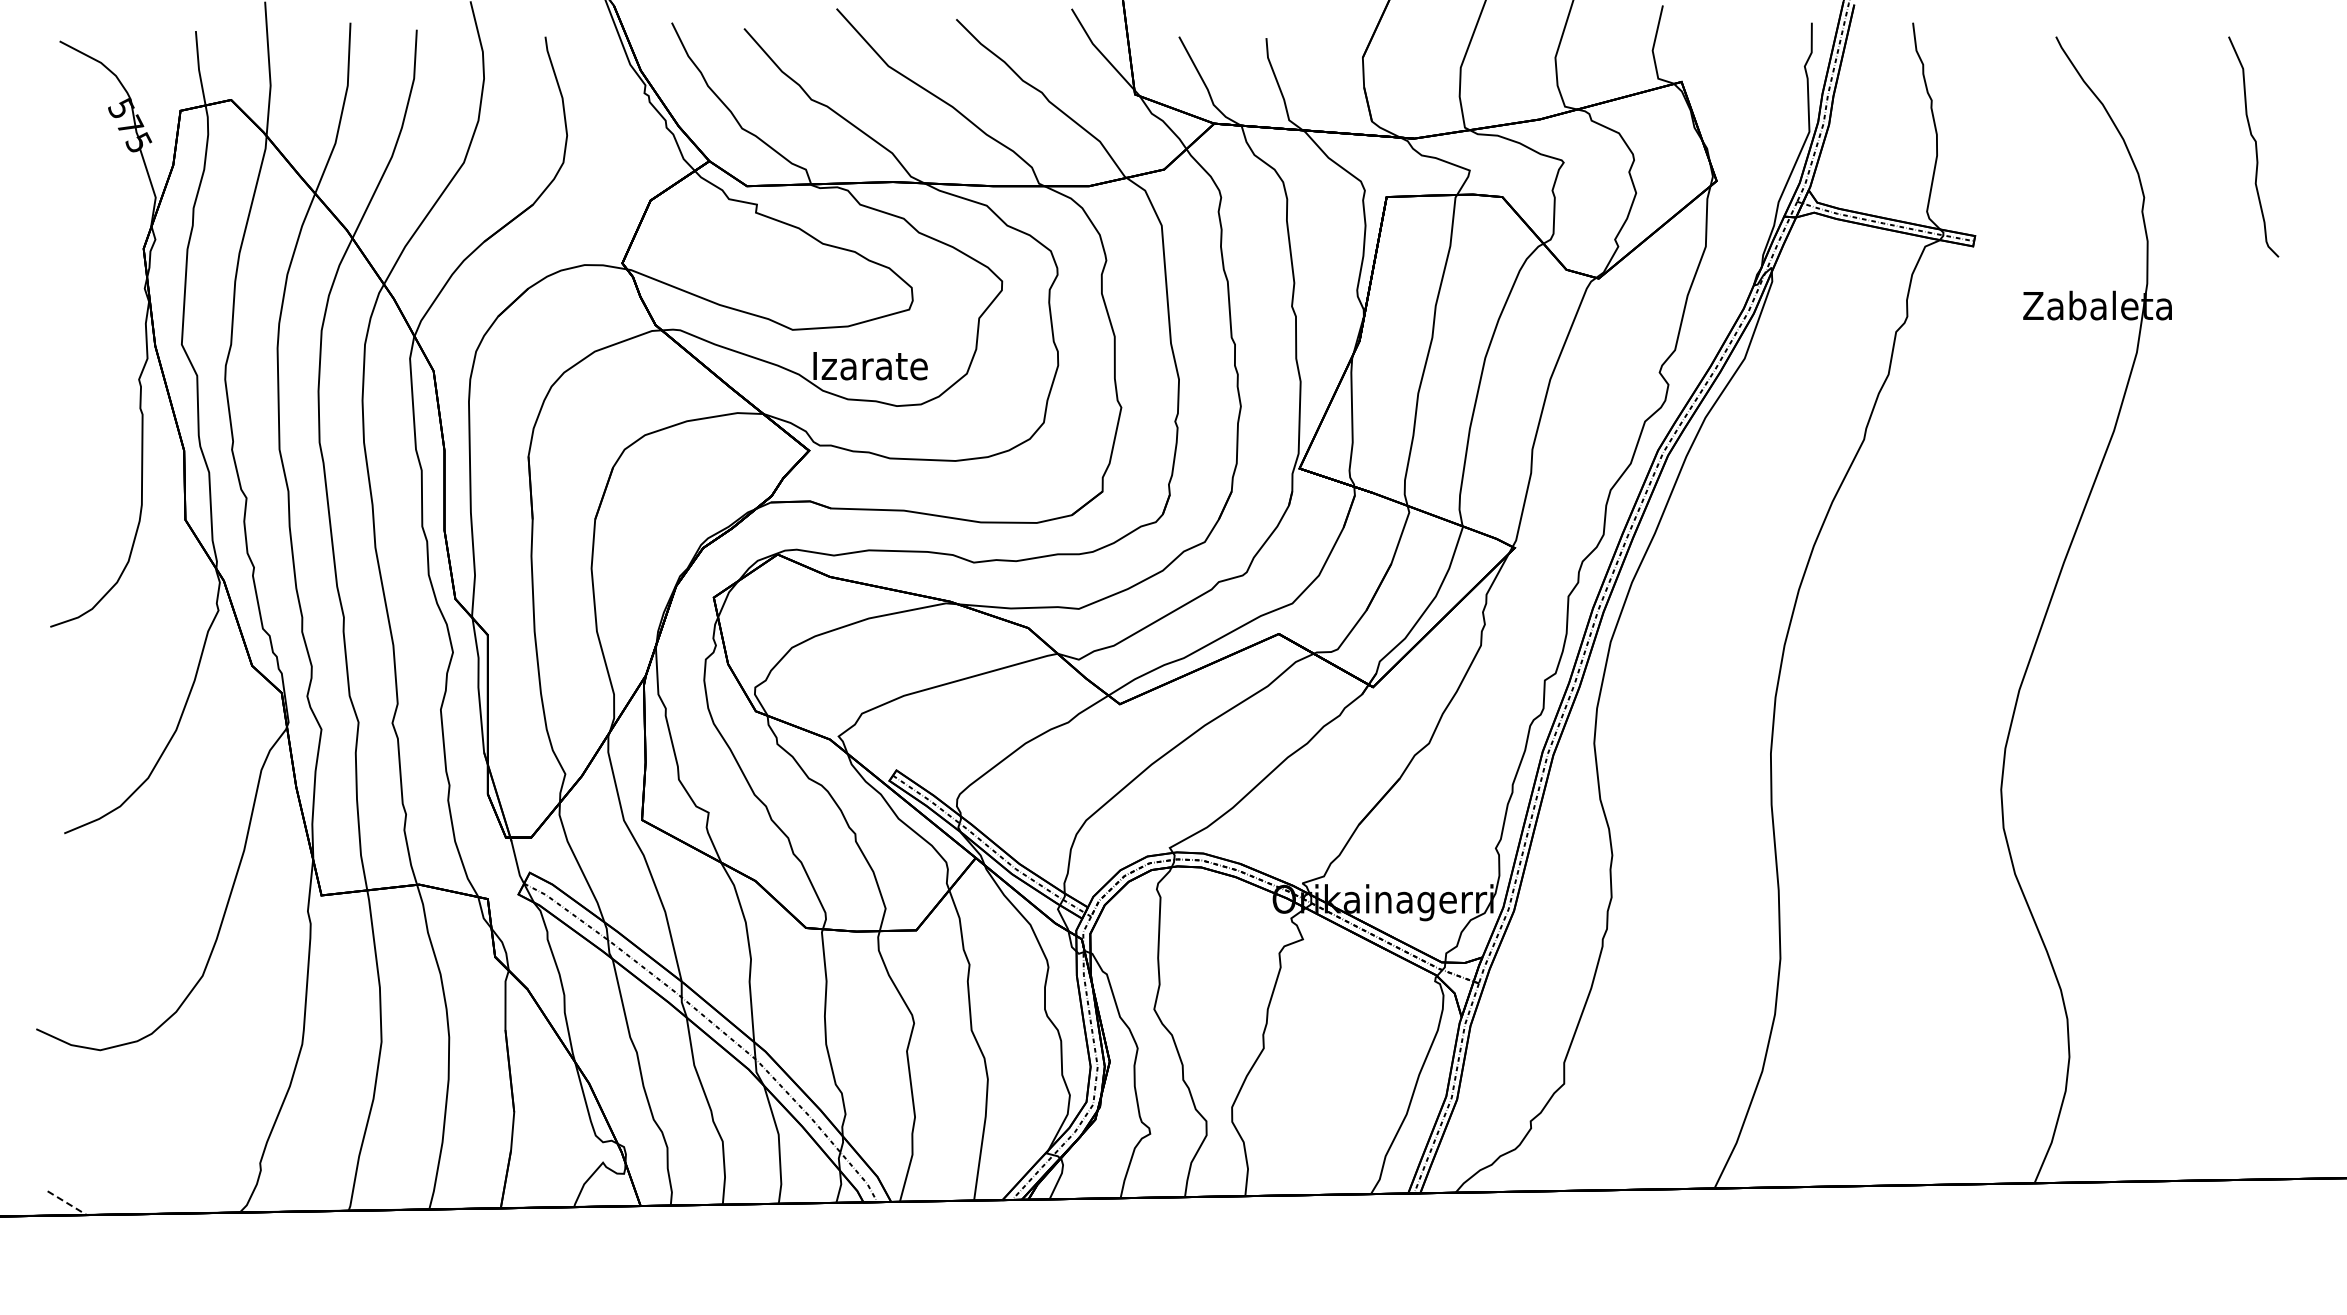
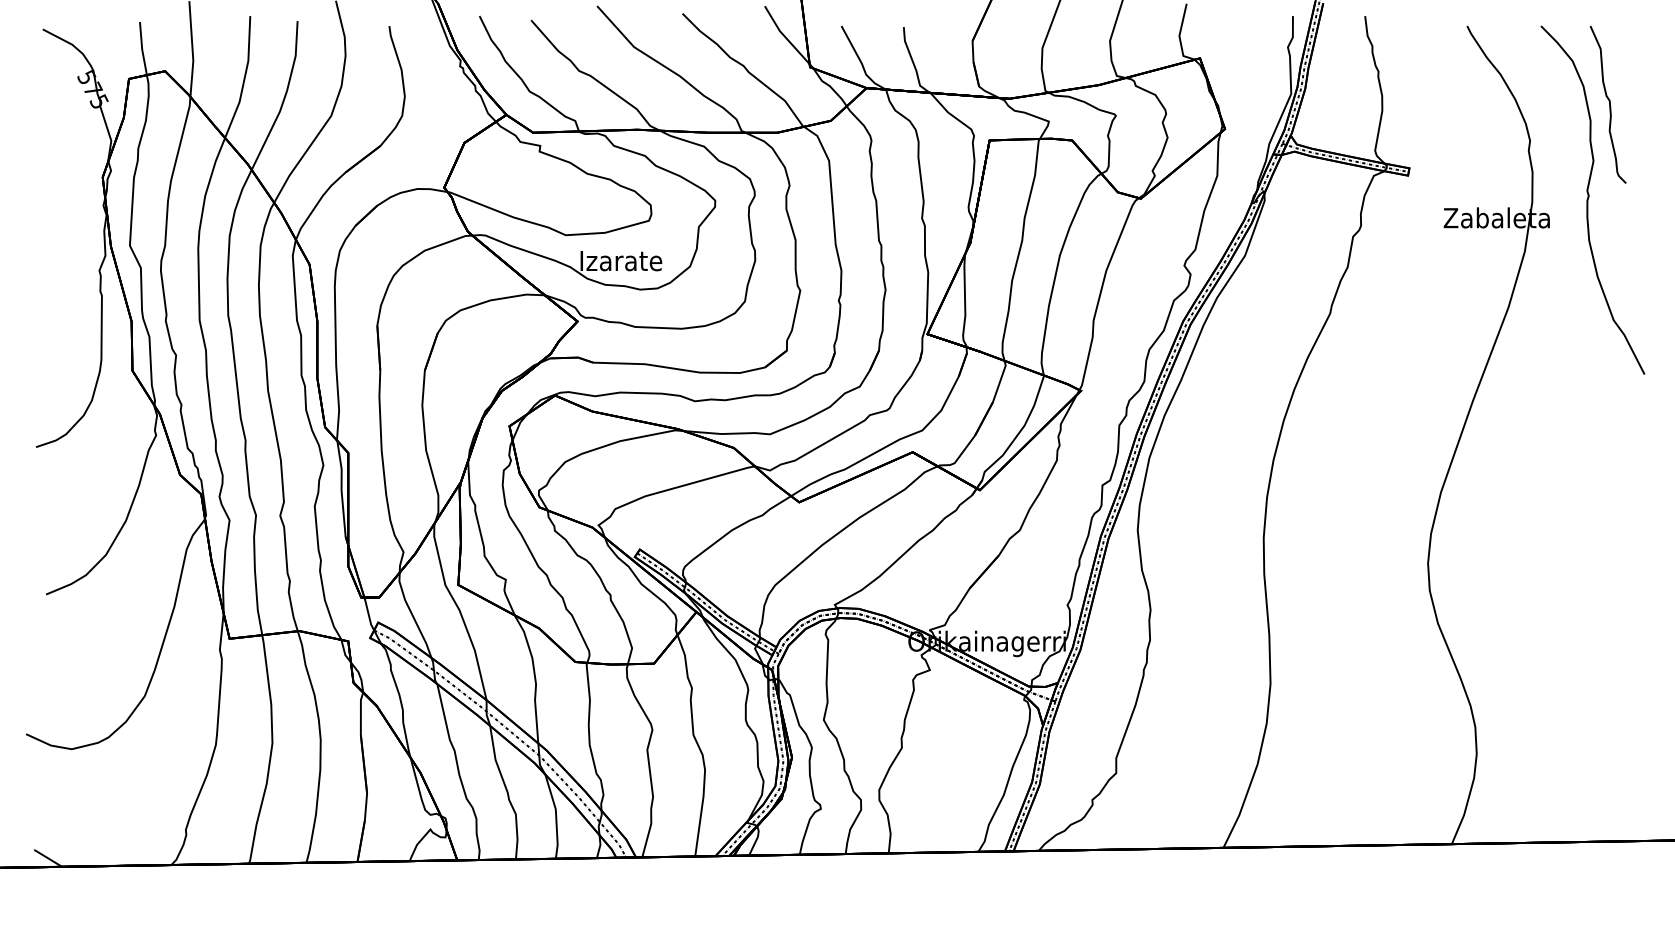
curve: (2226, 278) -> (1588, 198), added
line: (67, 1203) -> (48, 858), dashed -> solid

